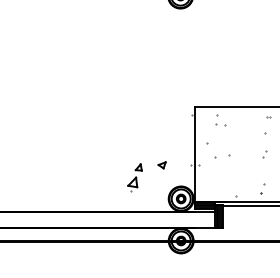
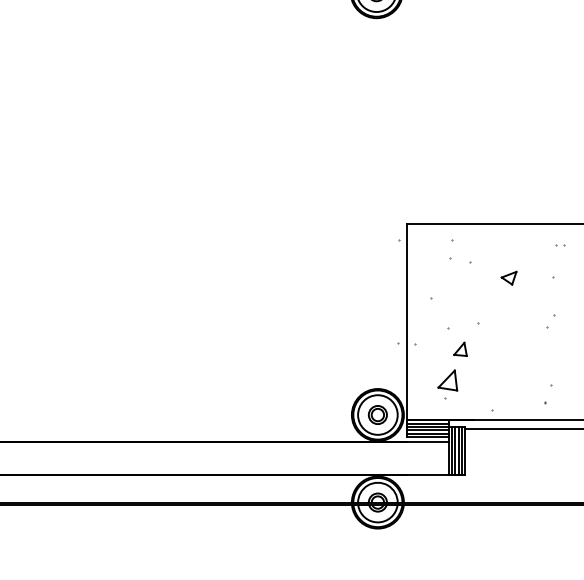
part: (161, 165) -> (507, 278), moved
part: (134, 177) -> (451, 370), moved

